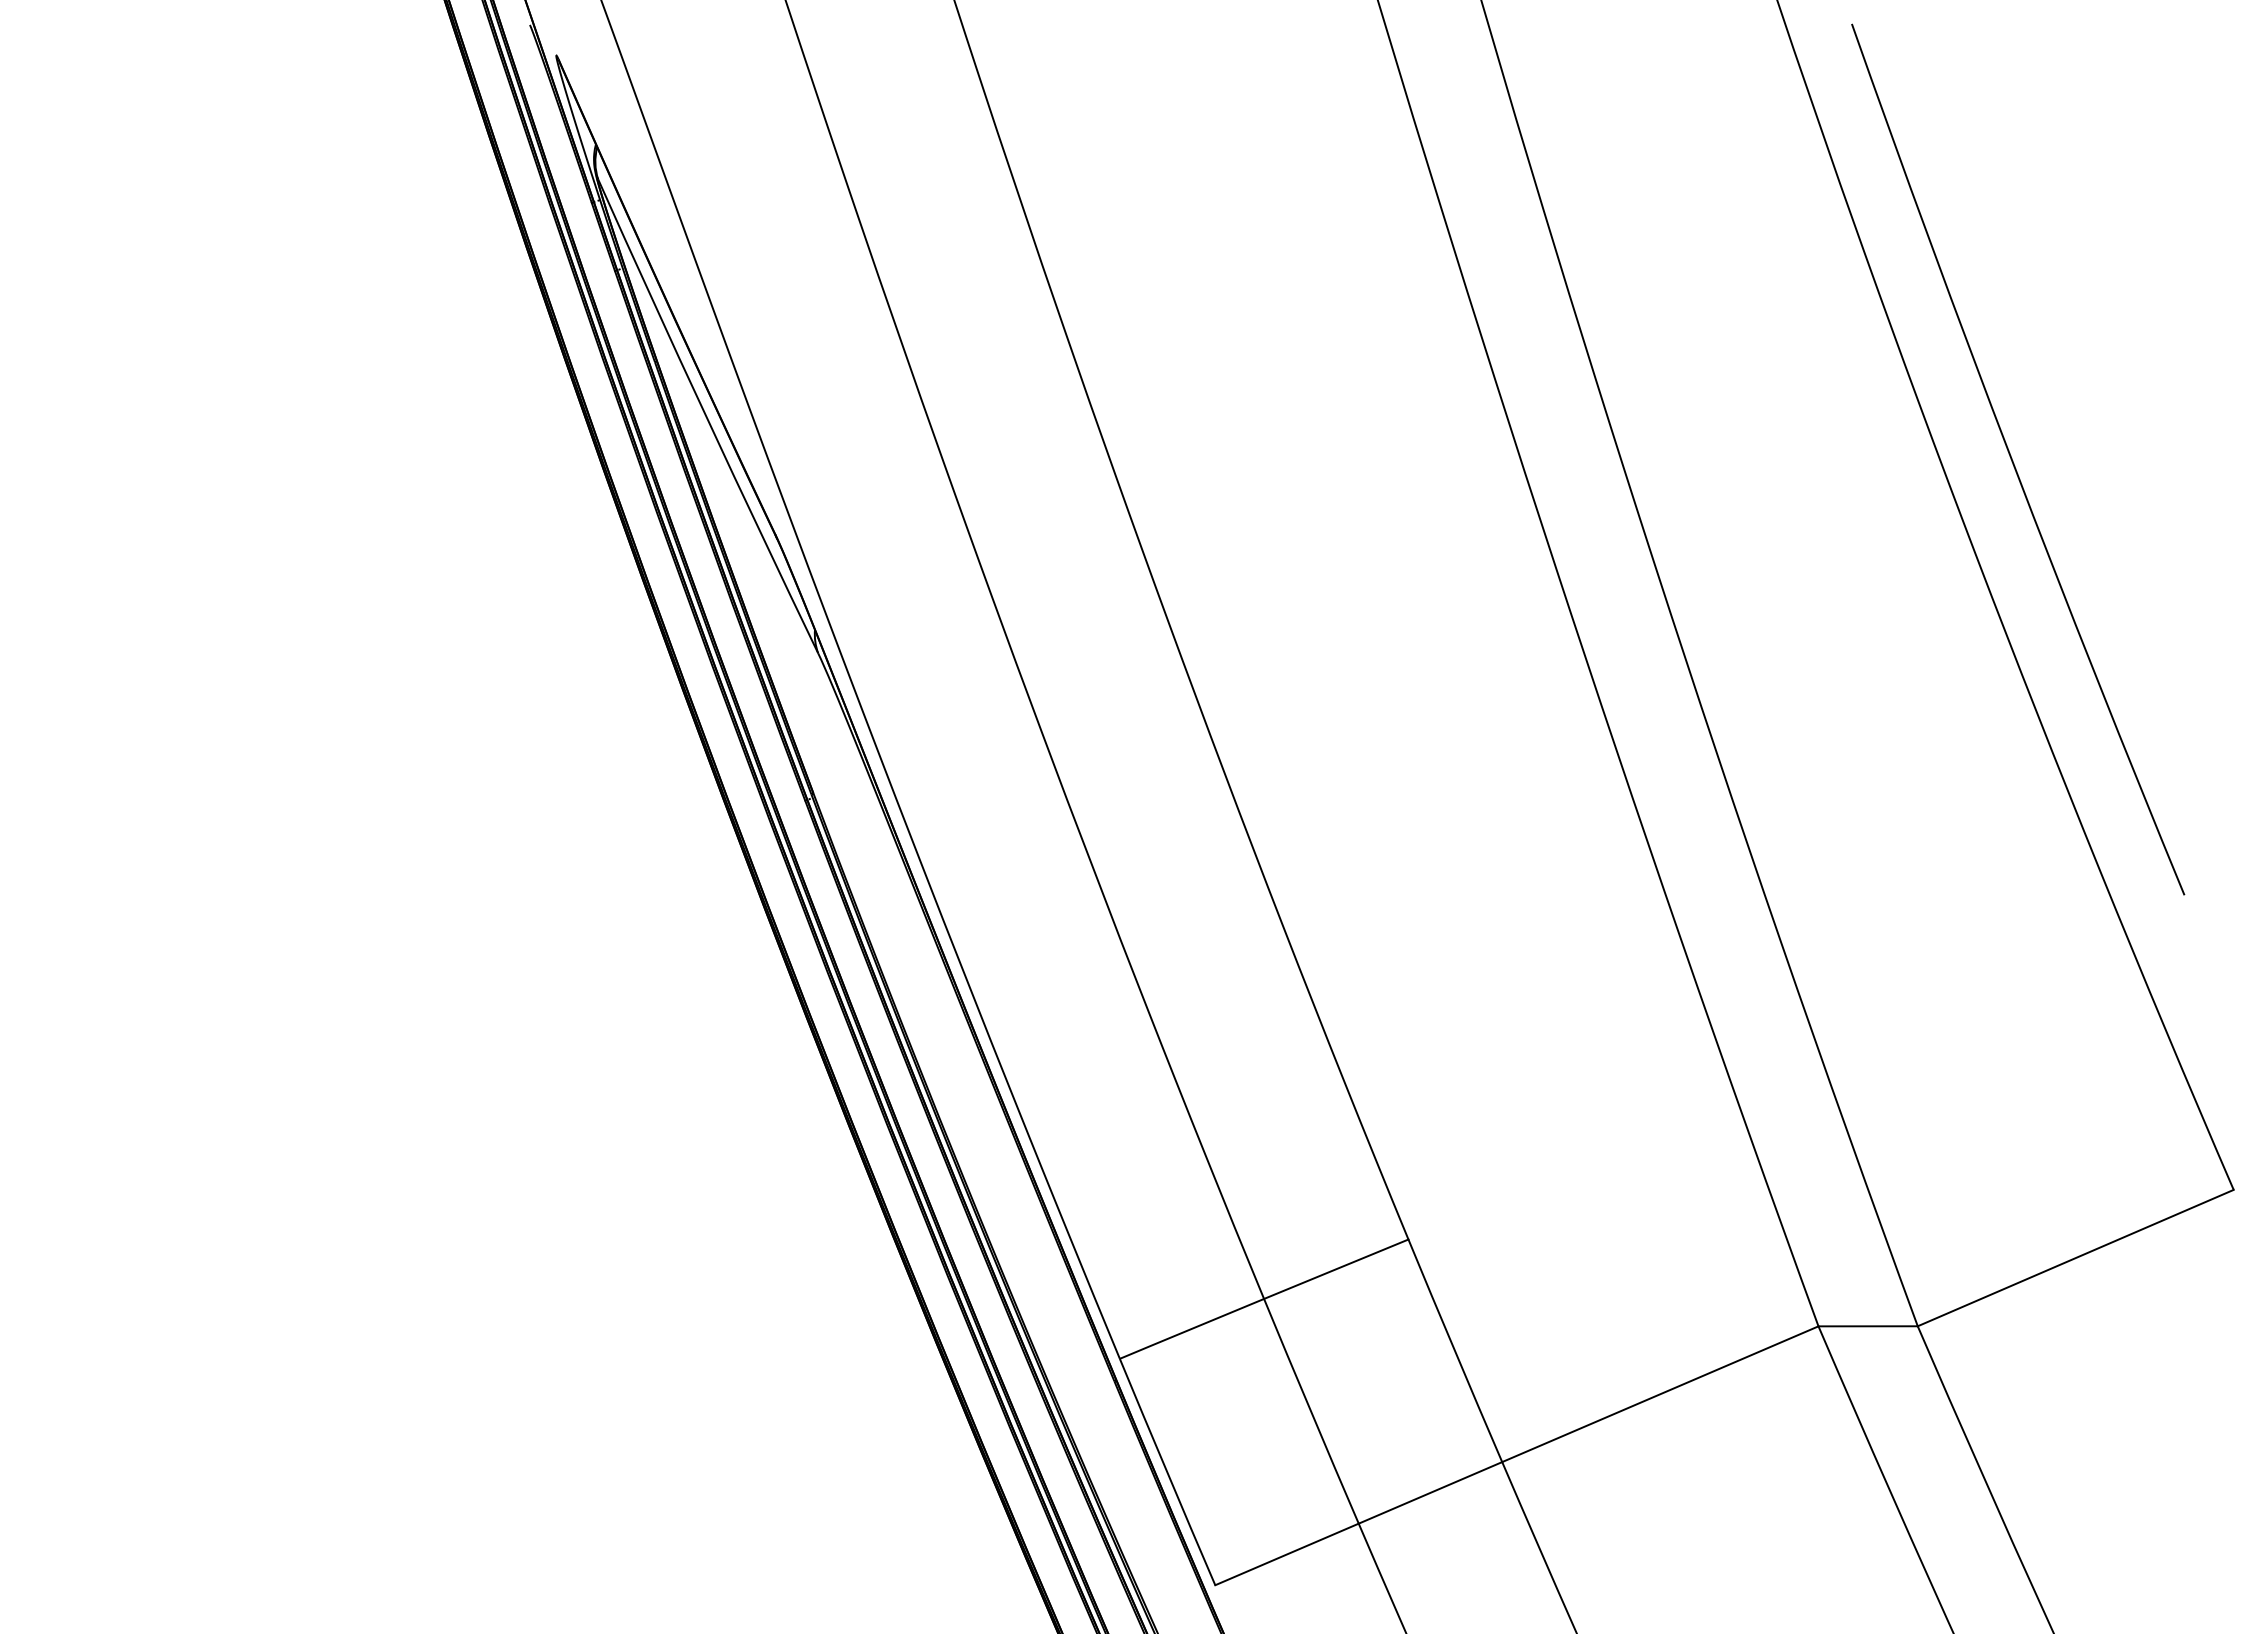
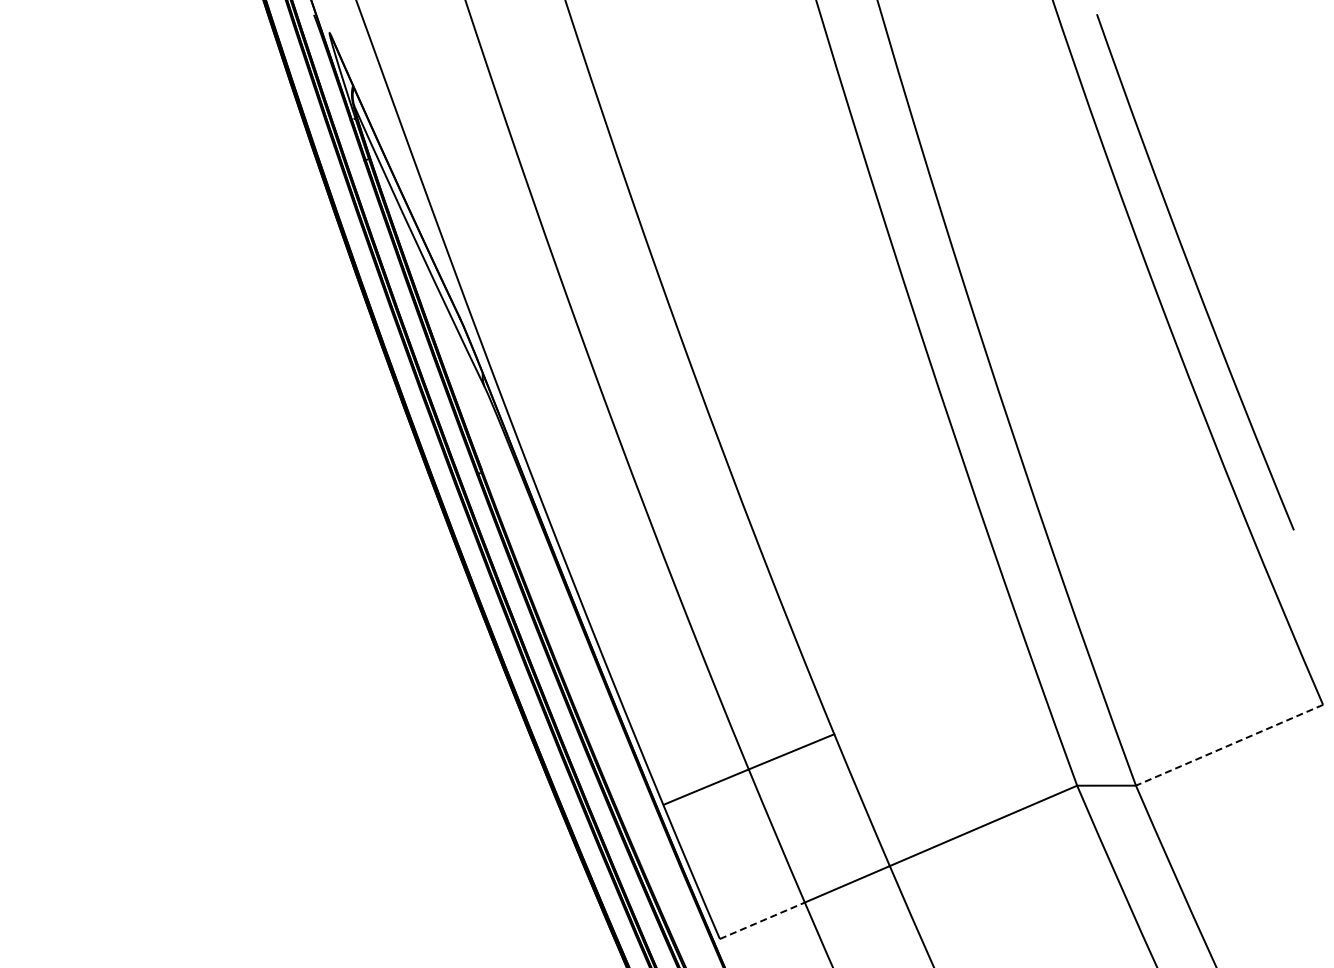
line: (2075, 1258) -> (1229, 745), solid -> dashed
line: (1287, 1553) -> (762, 920), solid -> dashed

